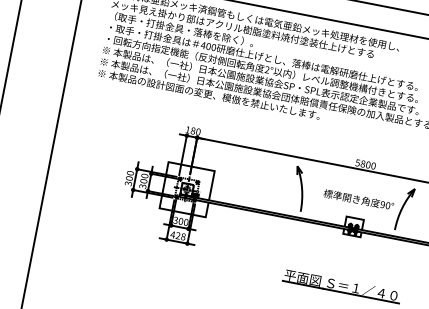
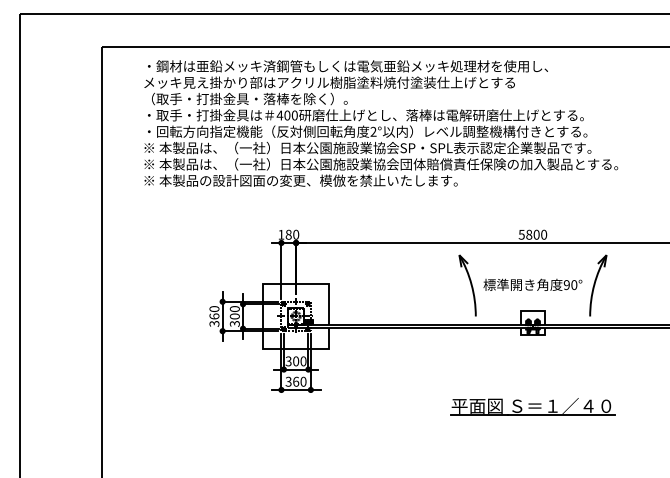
text: (129, 178) -> (214, 316), 300 -> 360
part: (299, 188) -> (467, 285), moved
text: (177, 235) -> (295, 381), 428 -> 360

